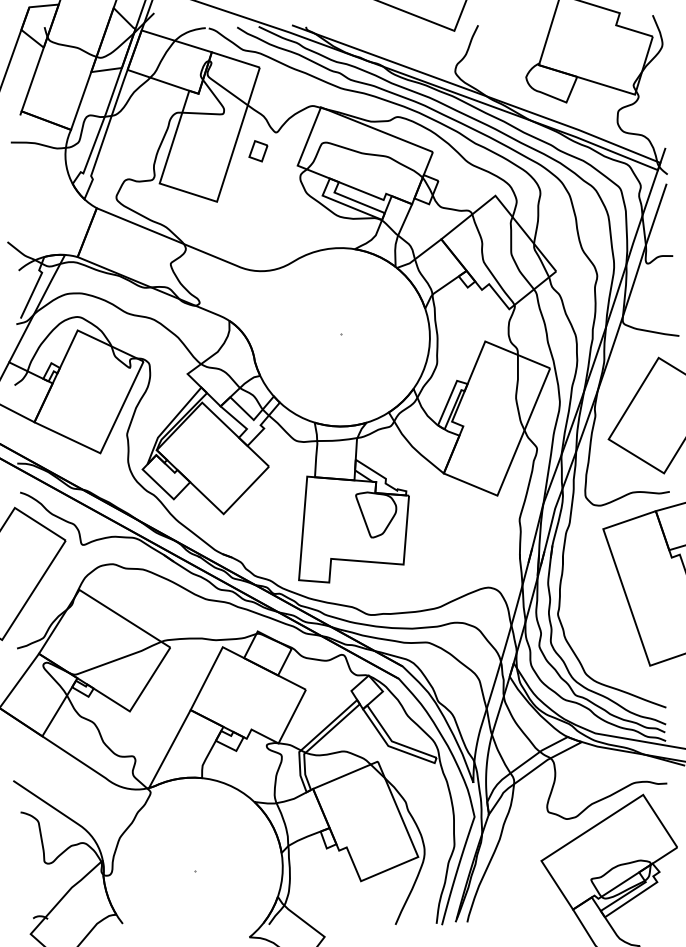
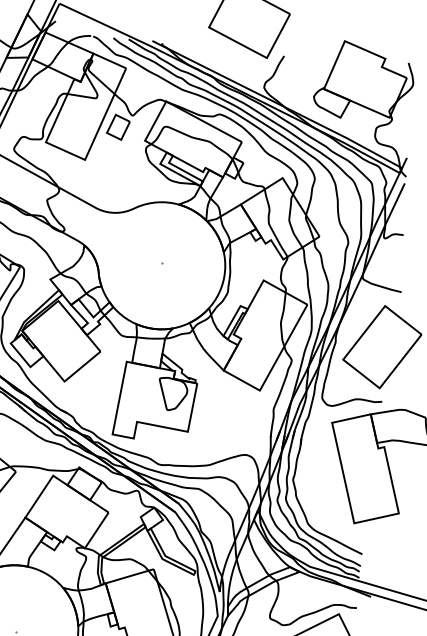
part: (258, 151) -> (118, 127), size x1.67

